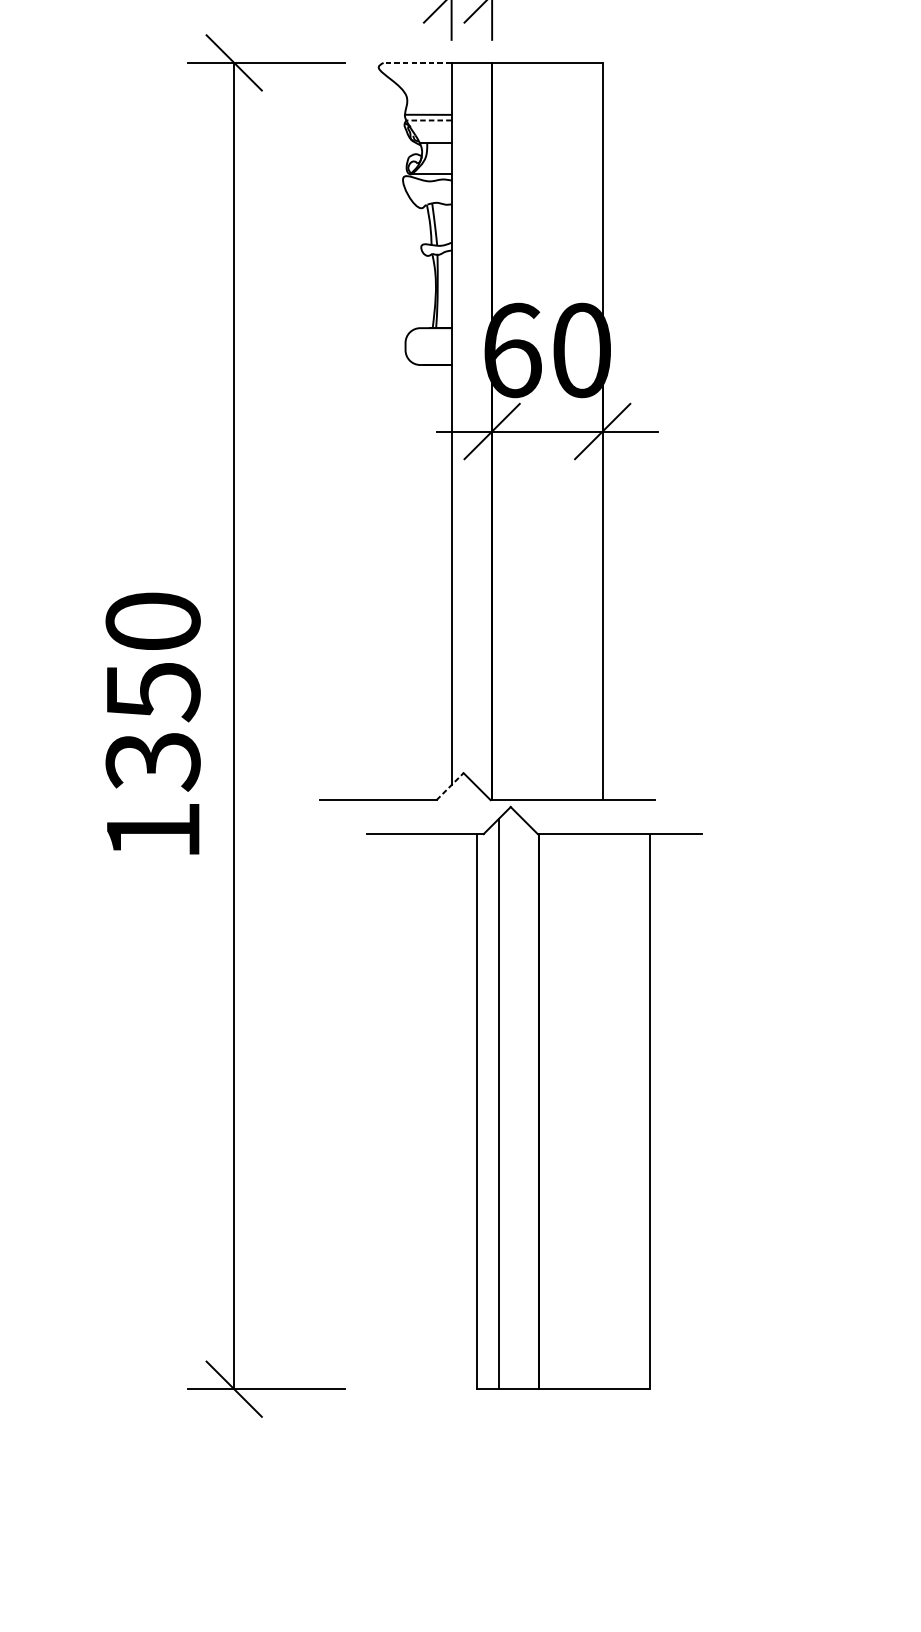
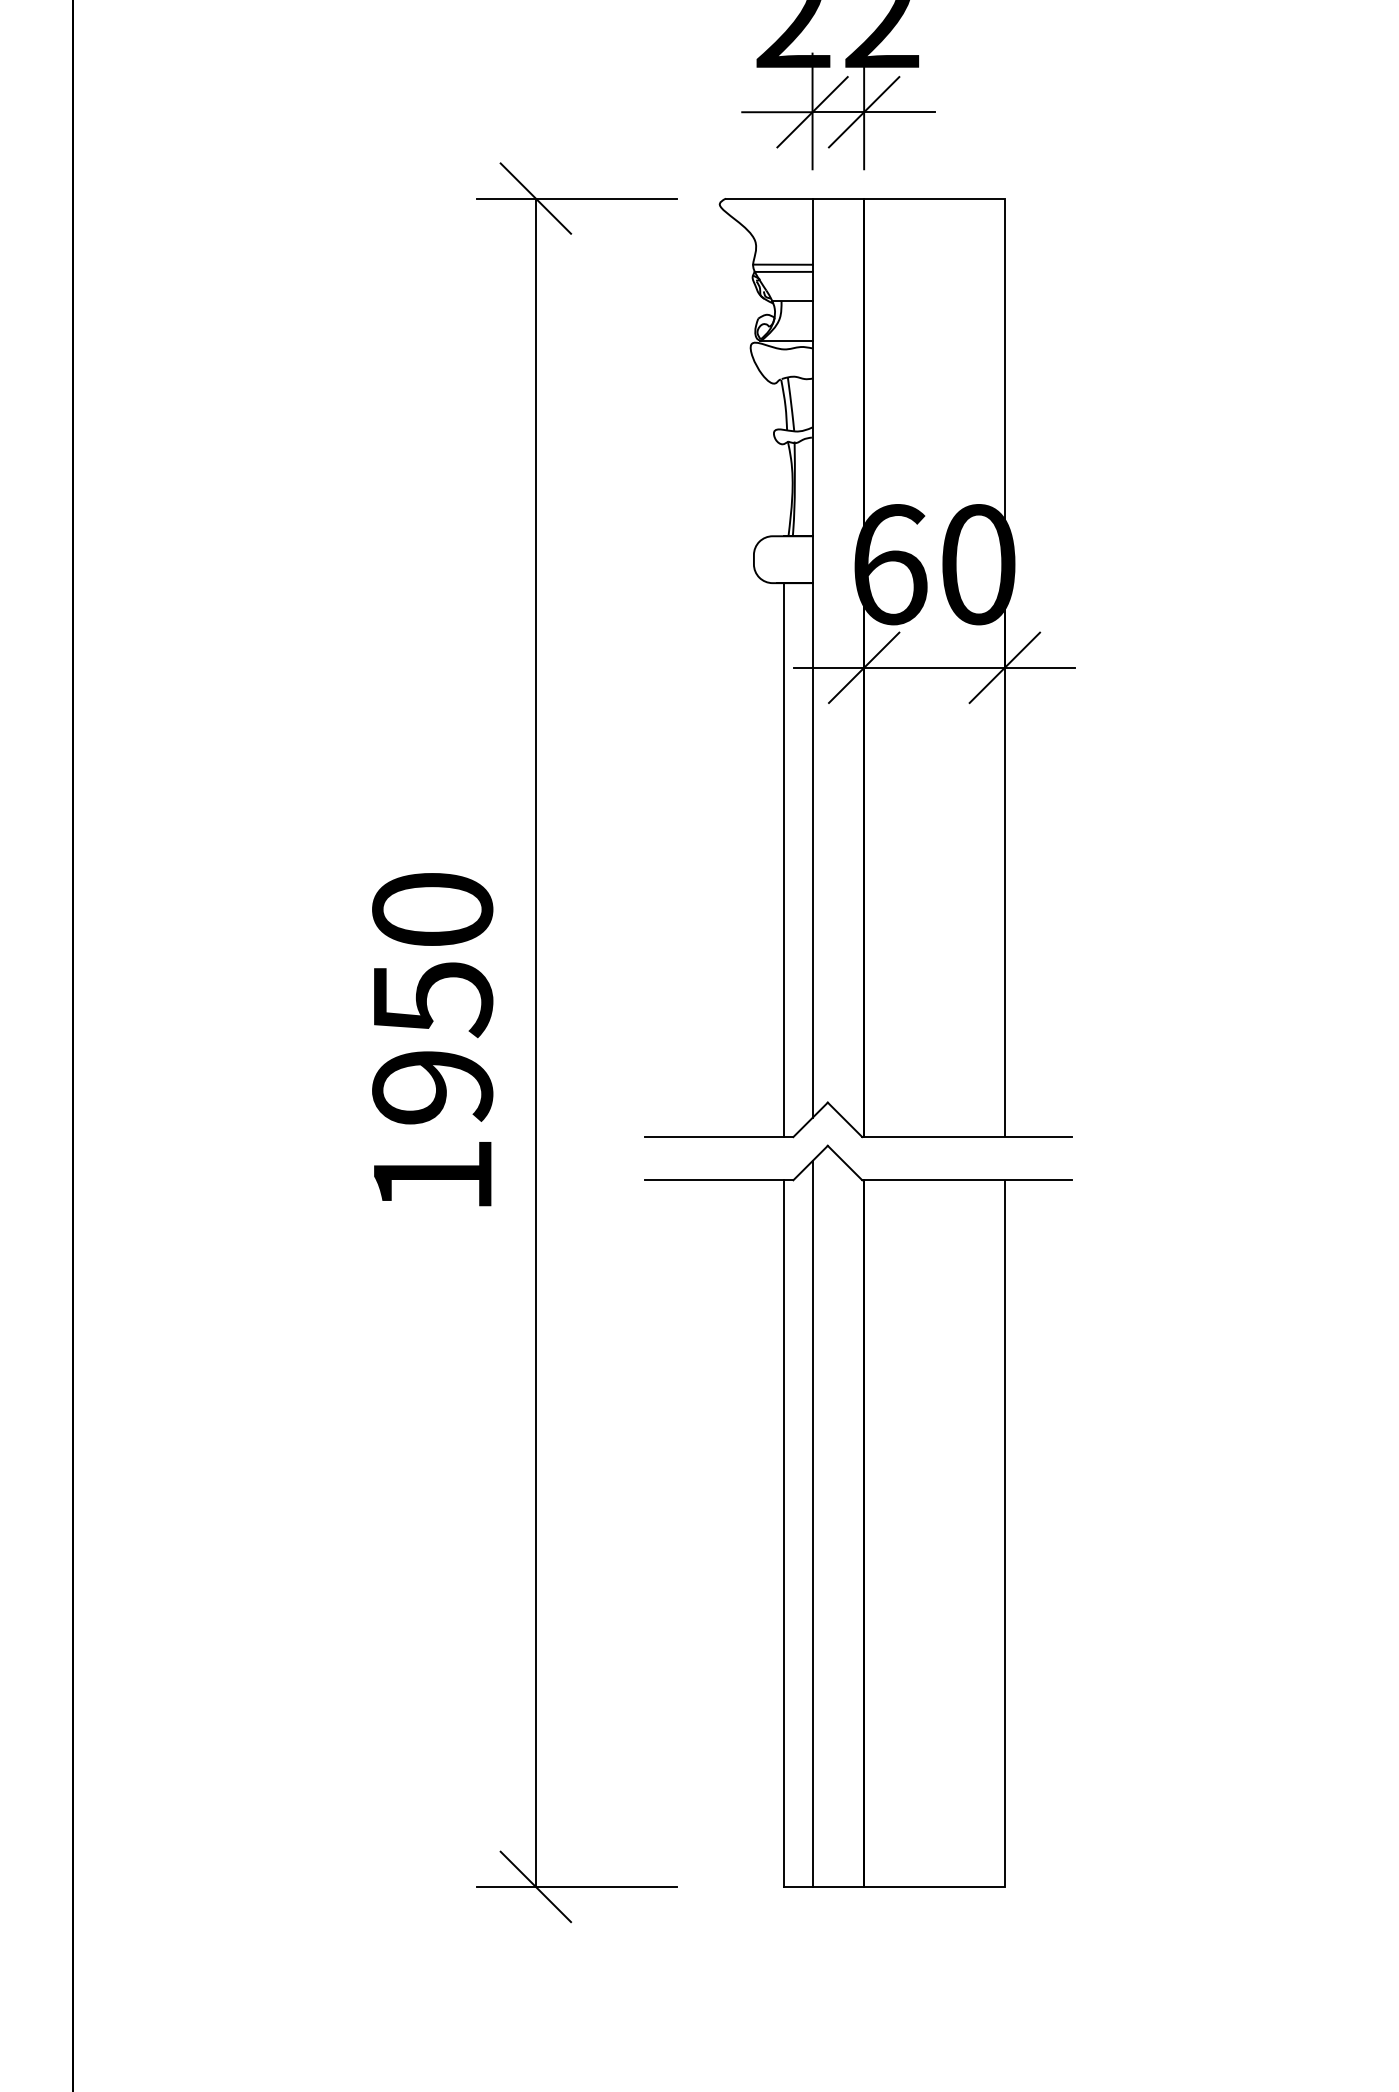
line: (417, 62) -> (768, 198), dashed -> solid
line: (428, 120) -> (783, 271), dashed -> solid
line: (429, 582) -> (784, 860), added
text: (153, 762) -> (432, 1088), 1350 -> 1950
line: (449, 786) -> (810, 1119), dashed -> solid
part: (534, 1097) -> (858, 1515), moved

